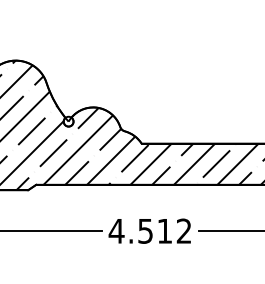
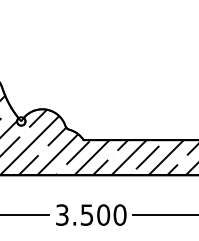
text: (149, 230) -> (90, 214), 4.512 -> 3.500

